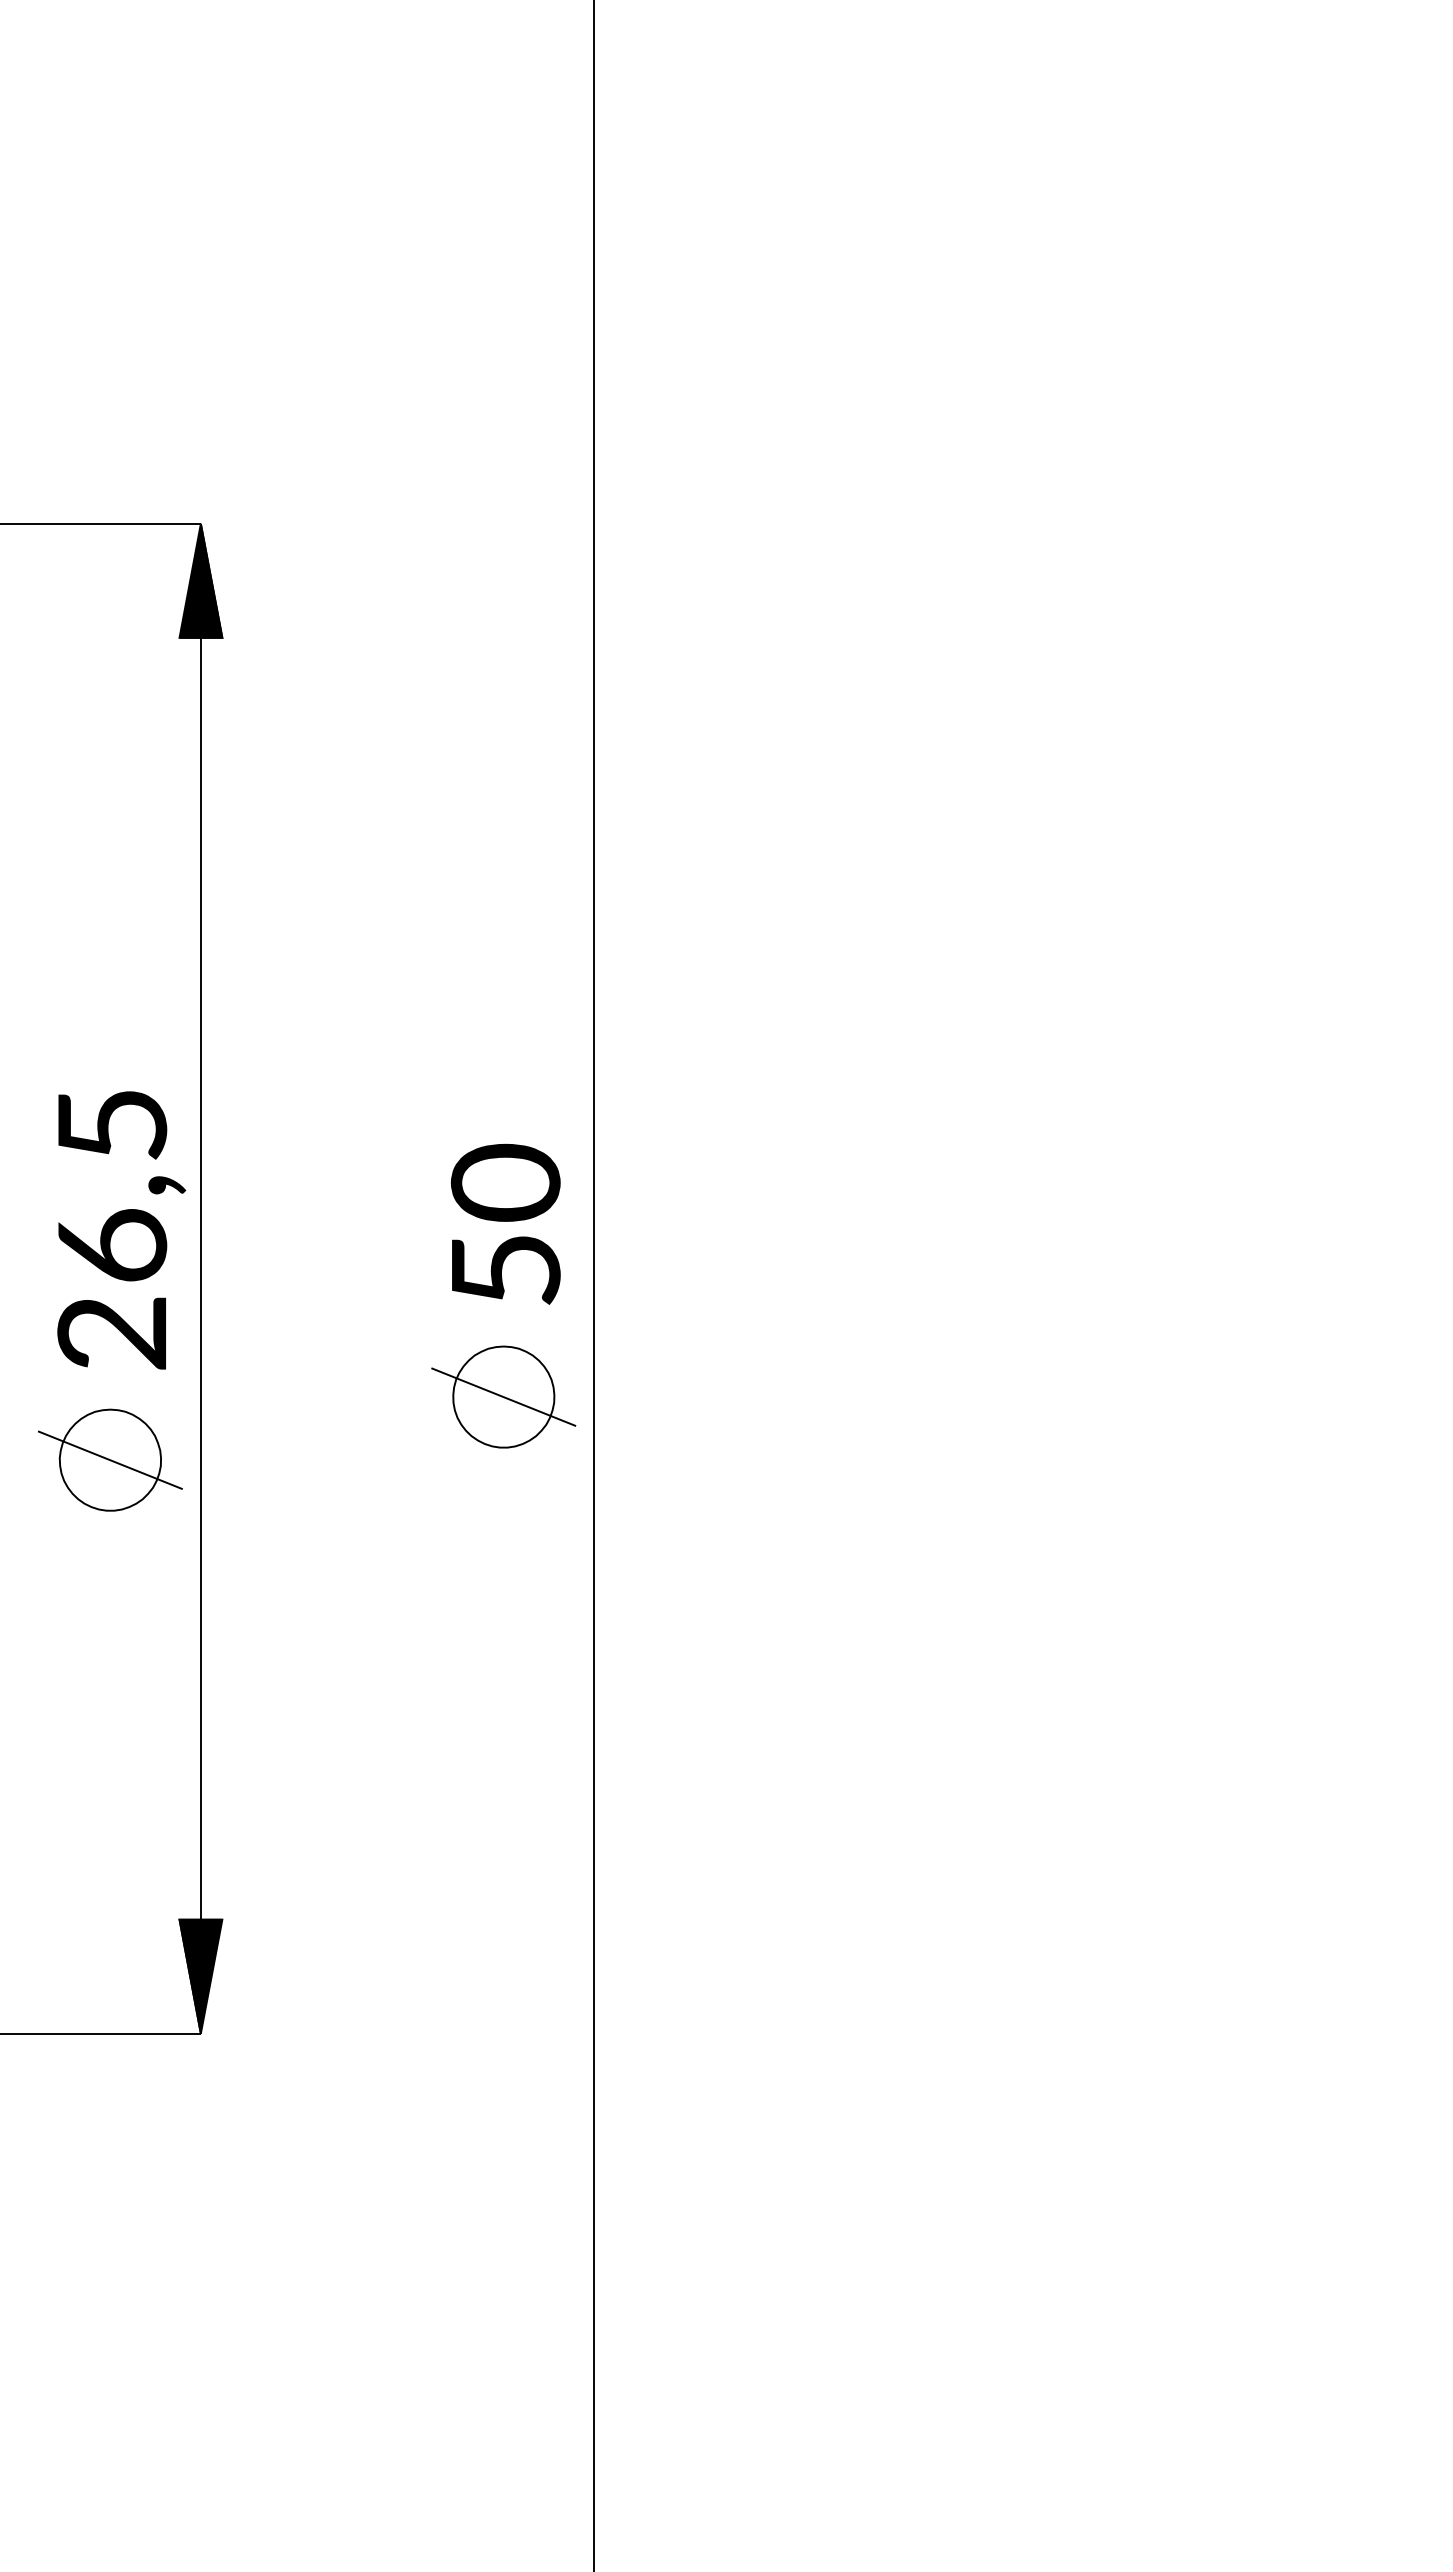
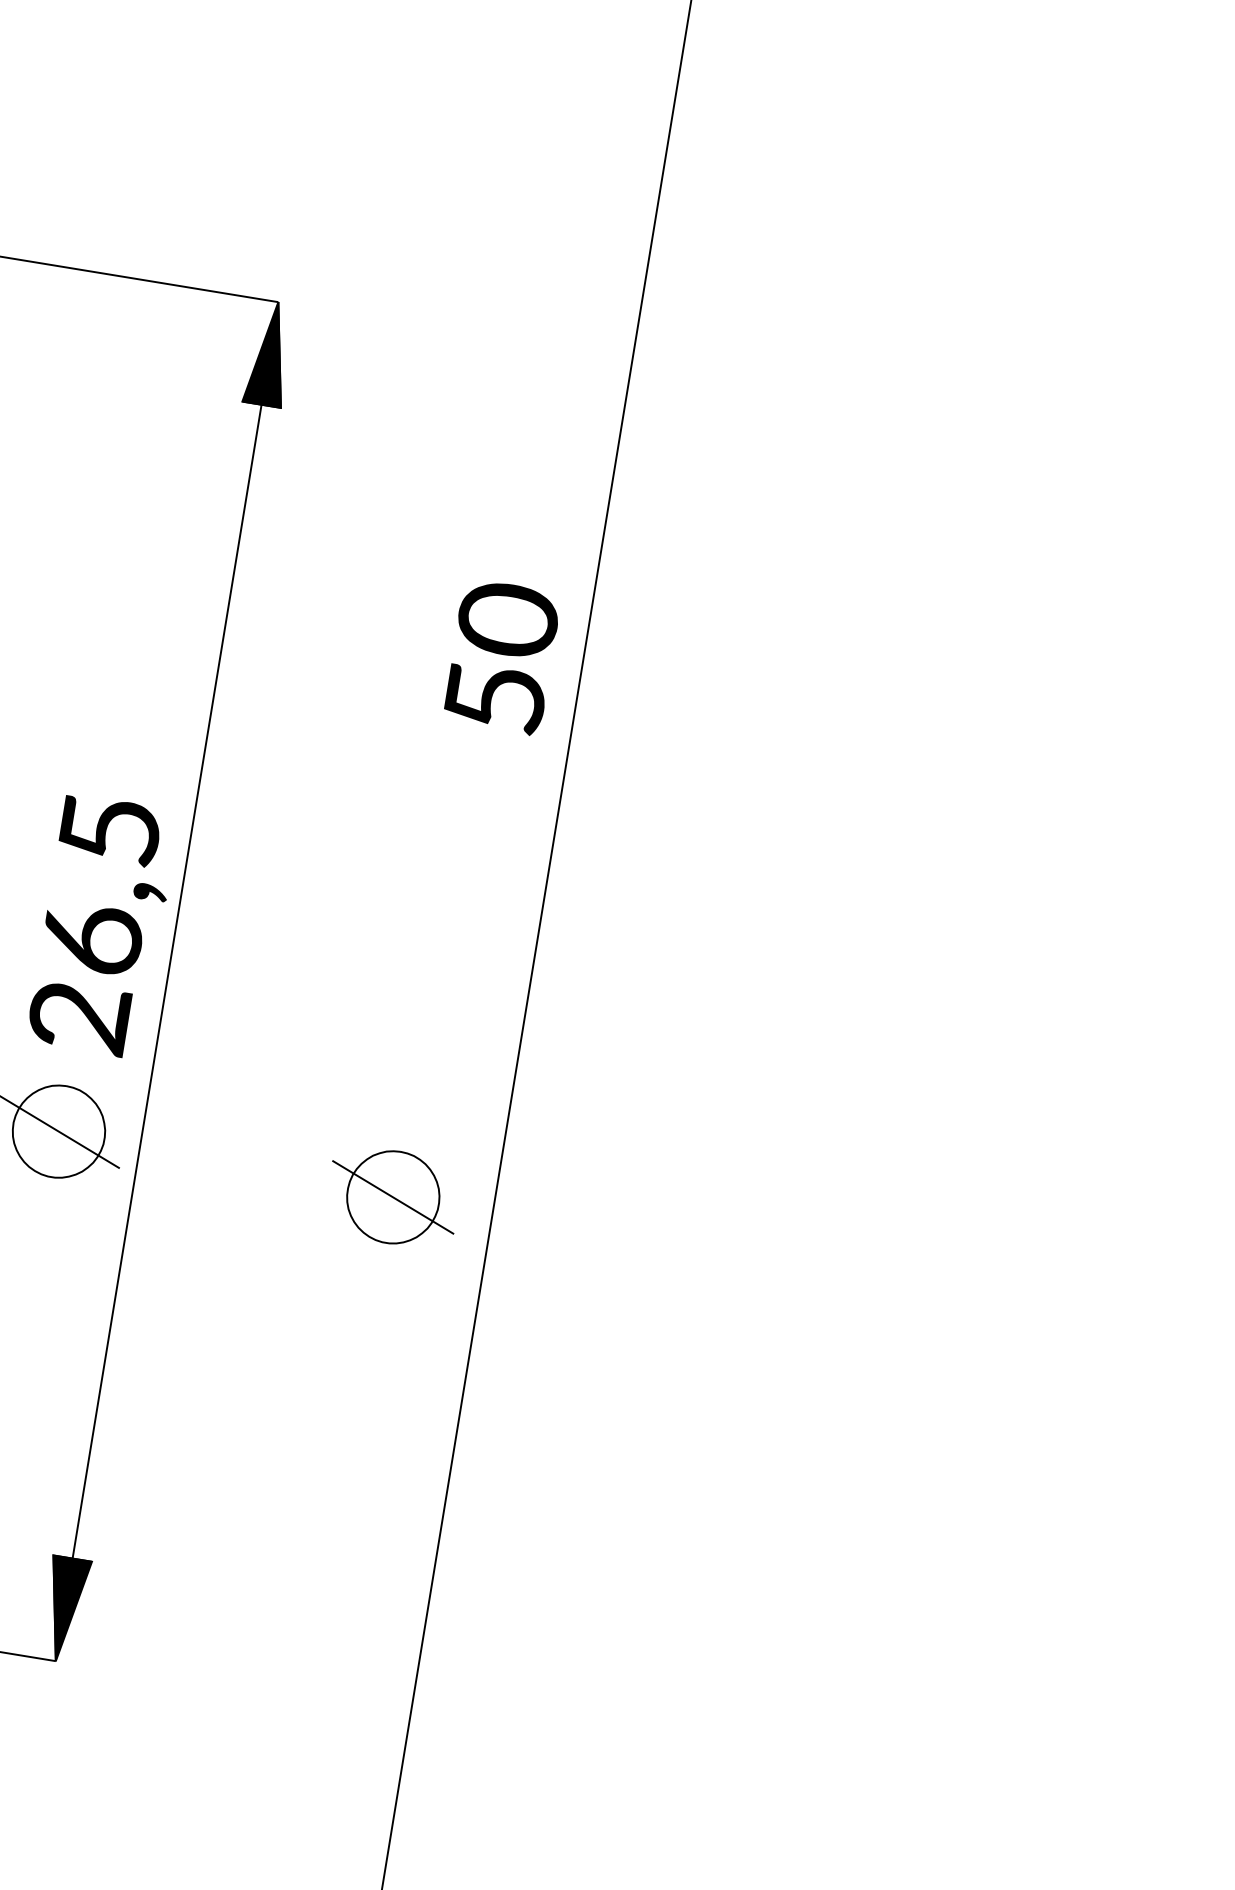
text: (505, 1223) -> (501, 656), moved
part: (503, 1396) -> (393, 1196), moved

